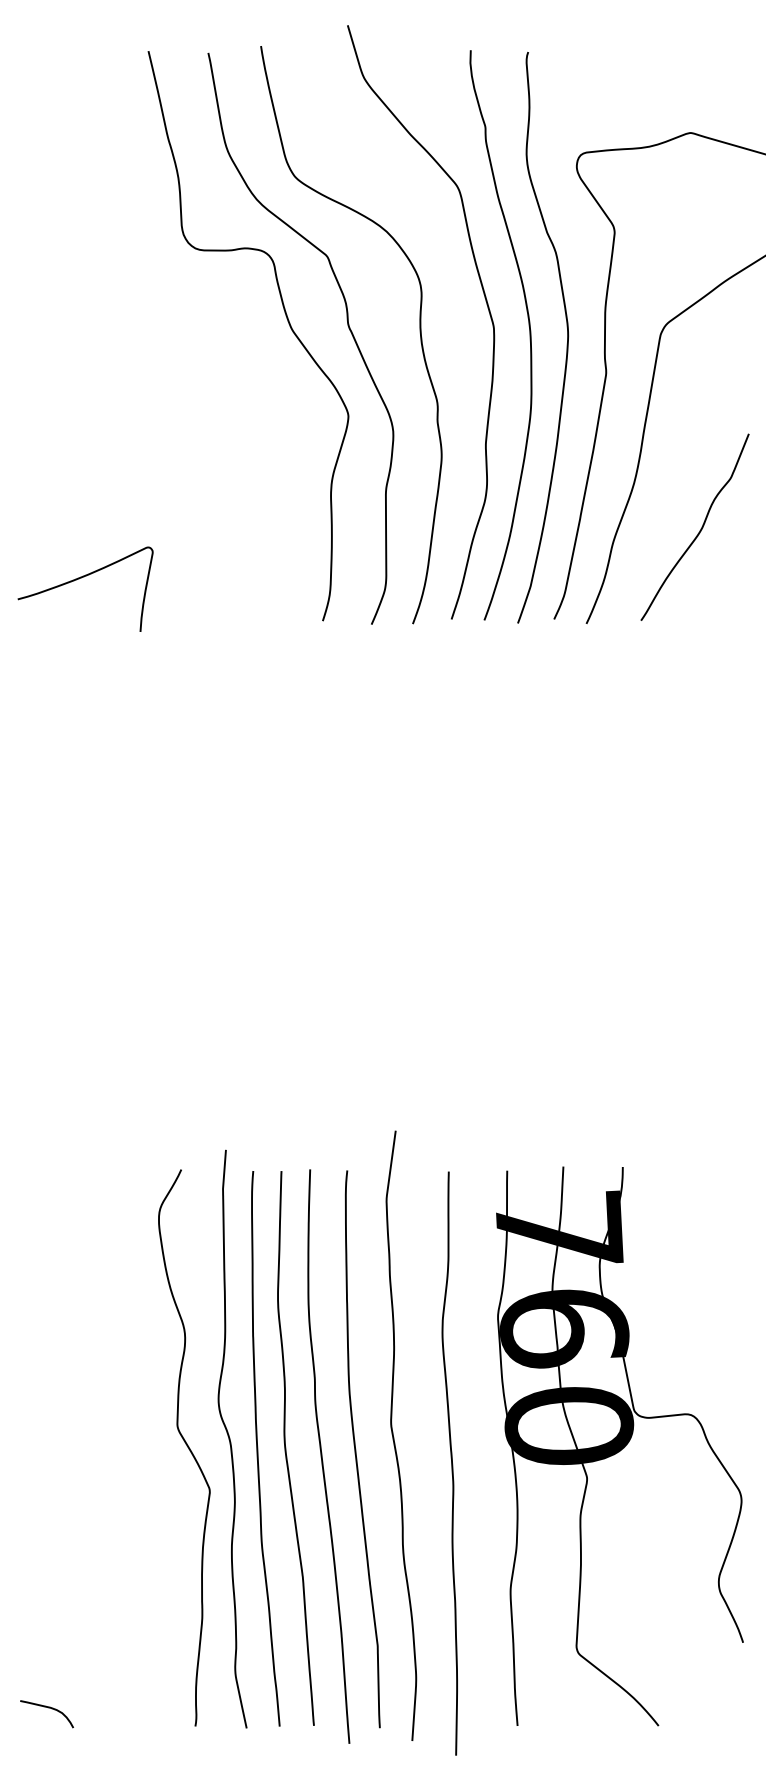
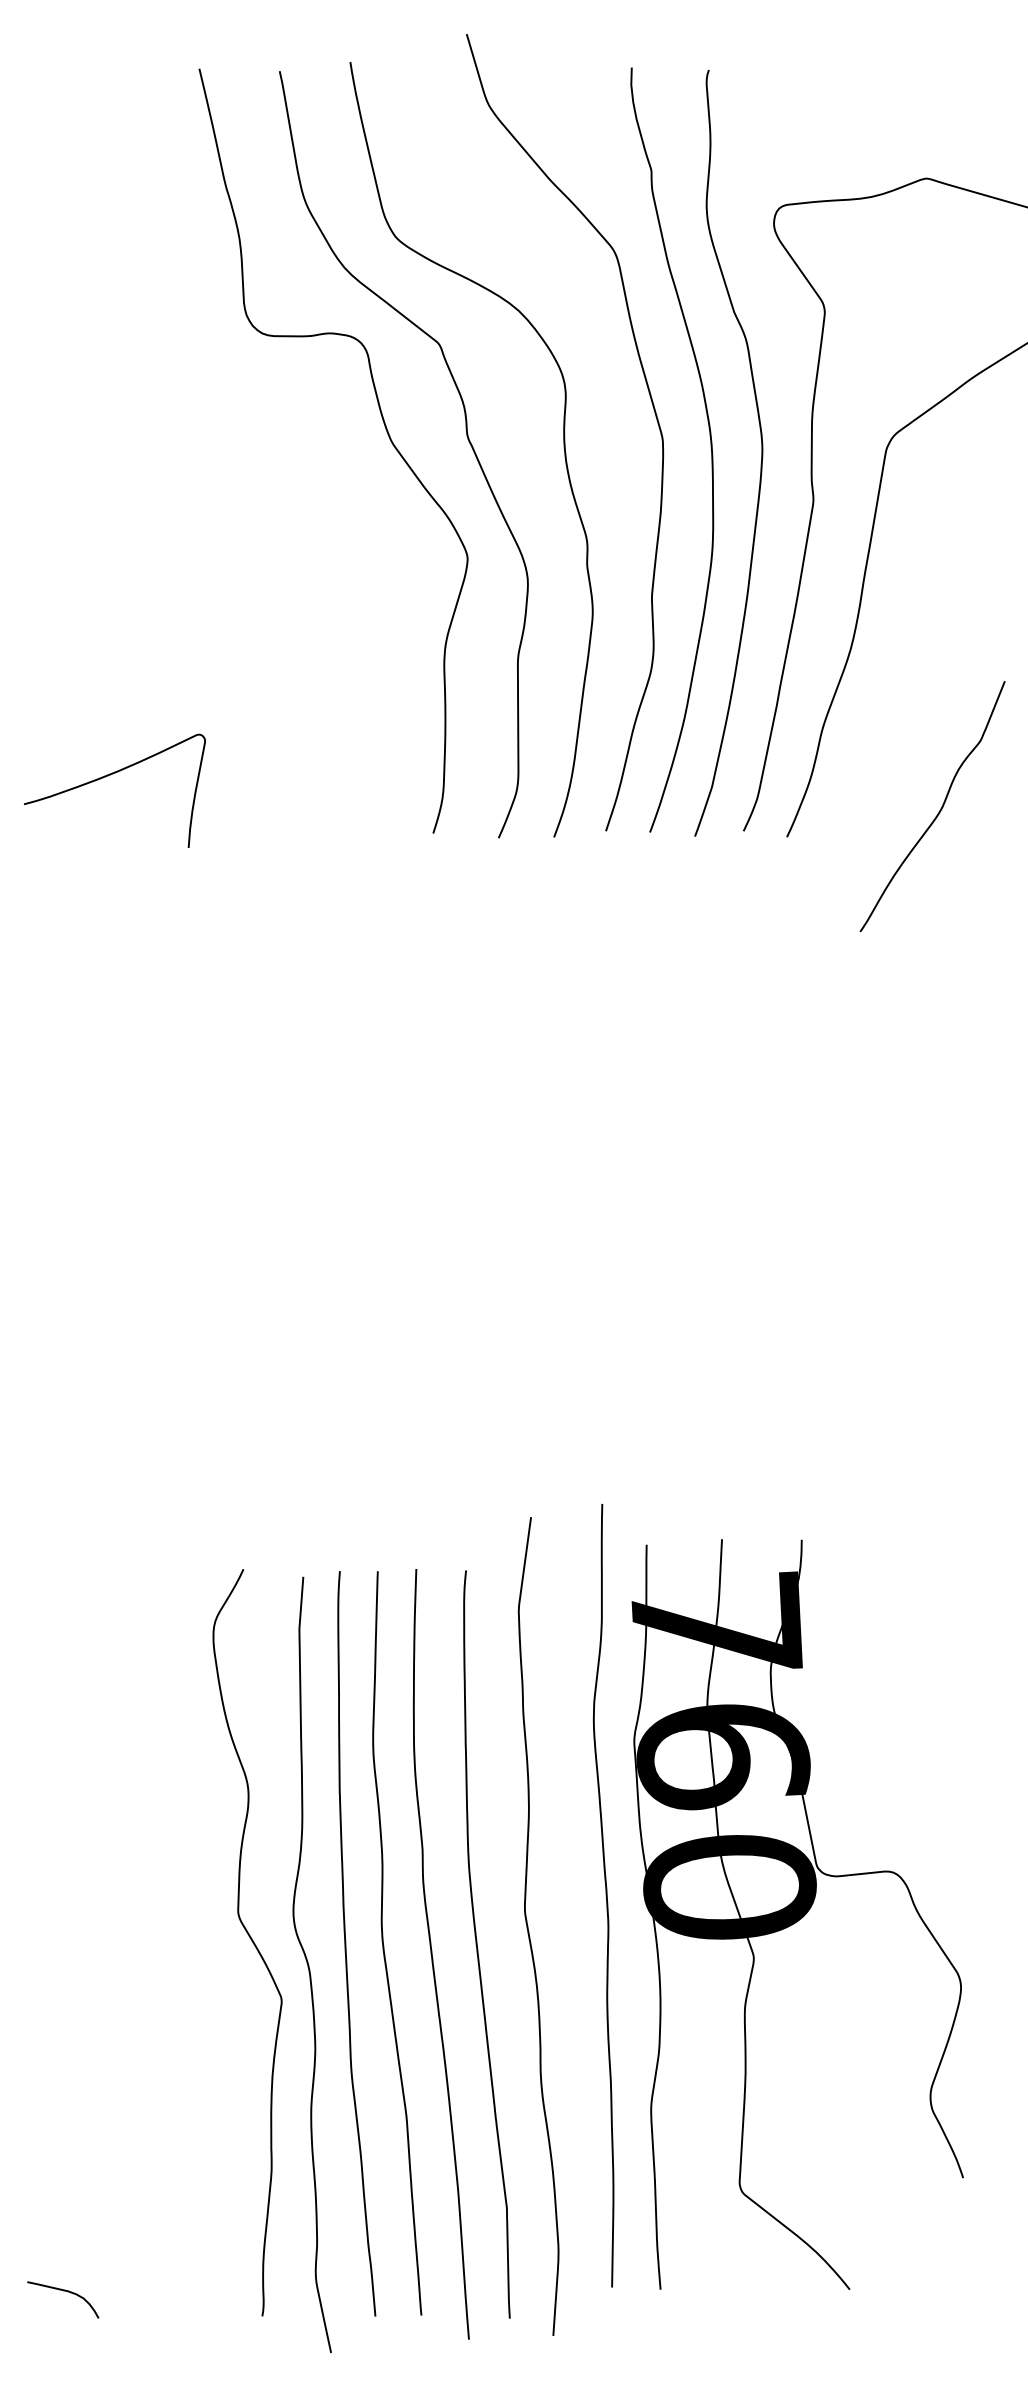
curve: (700, 530) -> (939, 810), moved
curve: (230, 1439) -> (309, 1965), moved
part: (619, 1446) -> (797, 1914), moved
curve: (451, 1463) -> (605, 1895), moved

